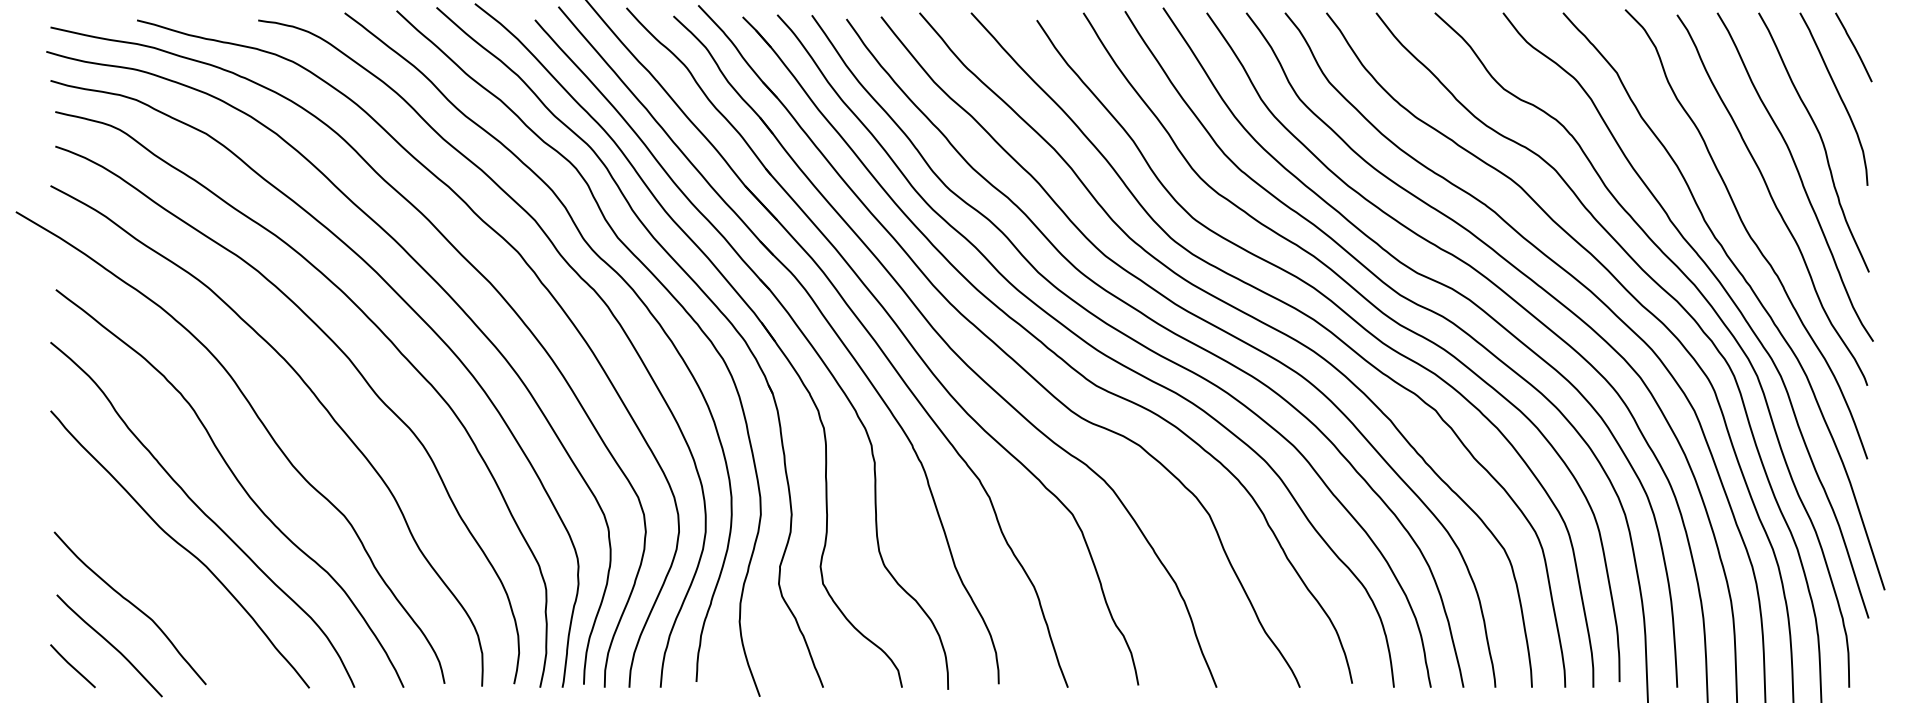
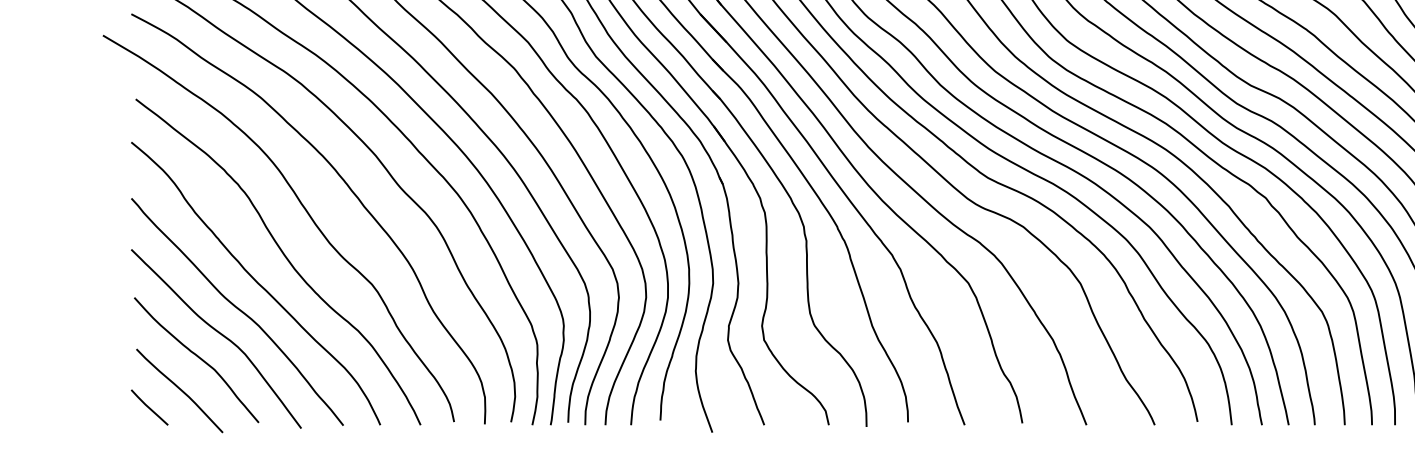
curve: (159, 577) -> (220, 334), added

